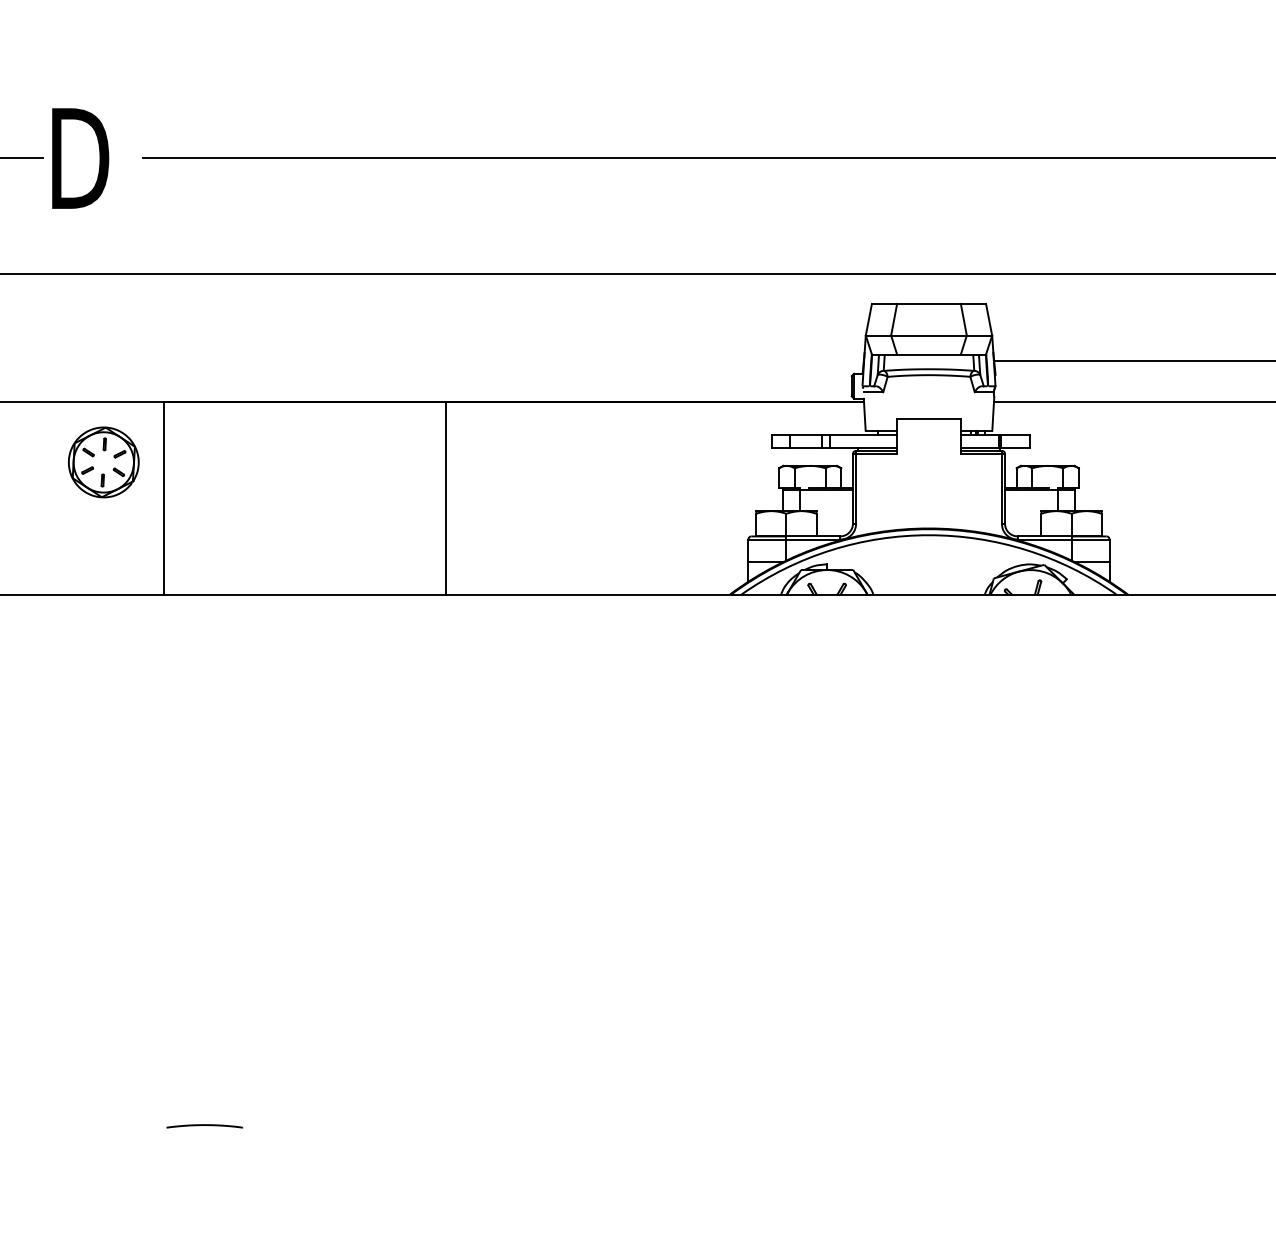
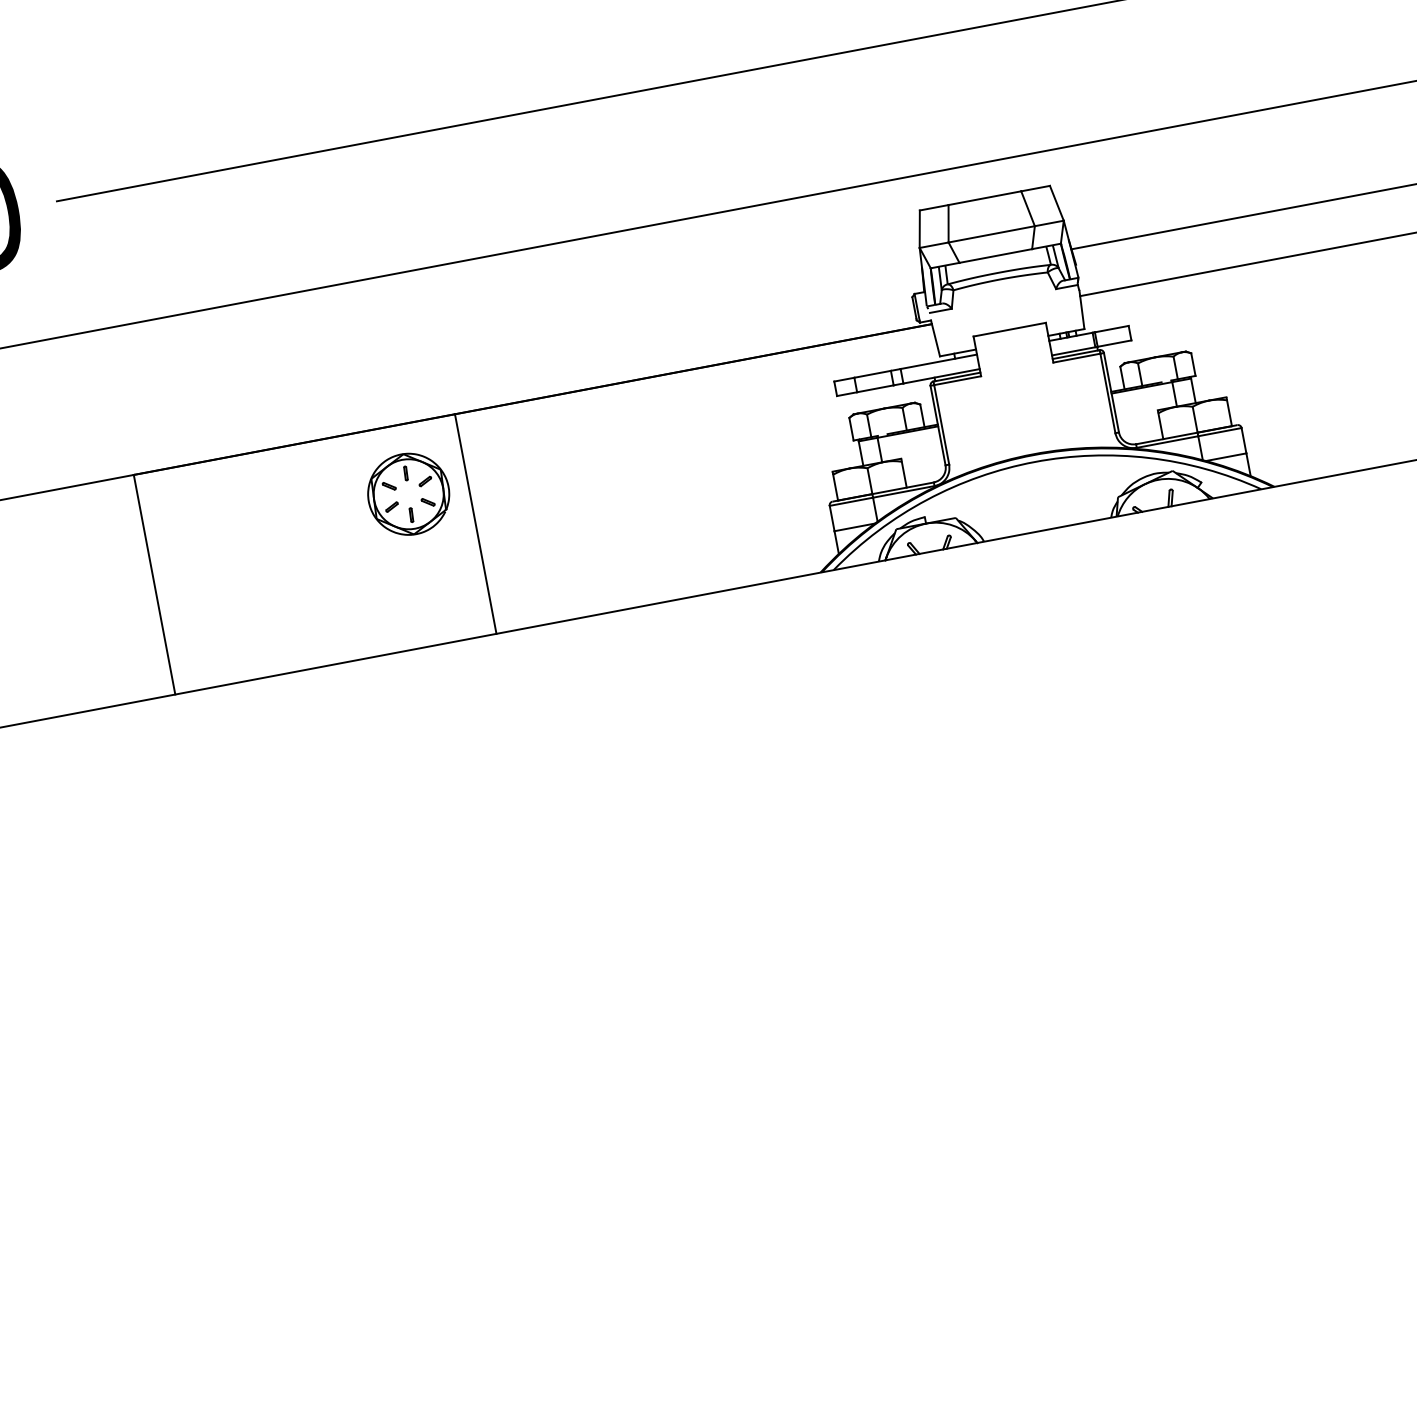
part: (103, 462) -> (408, 494), moved
curve: (204, 1125) -> (335, 1291), removed

